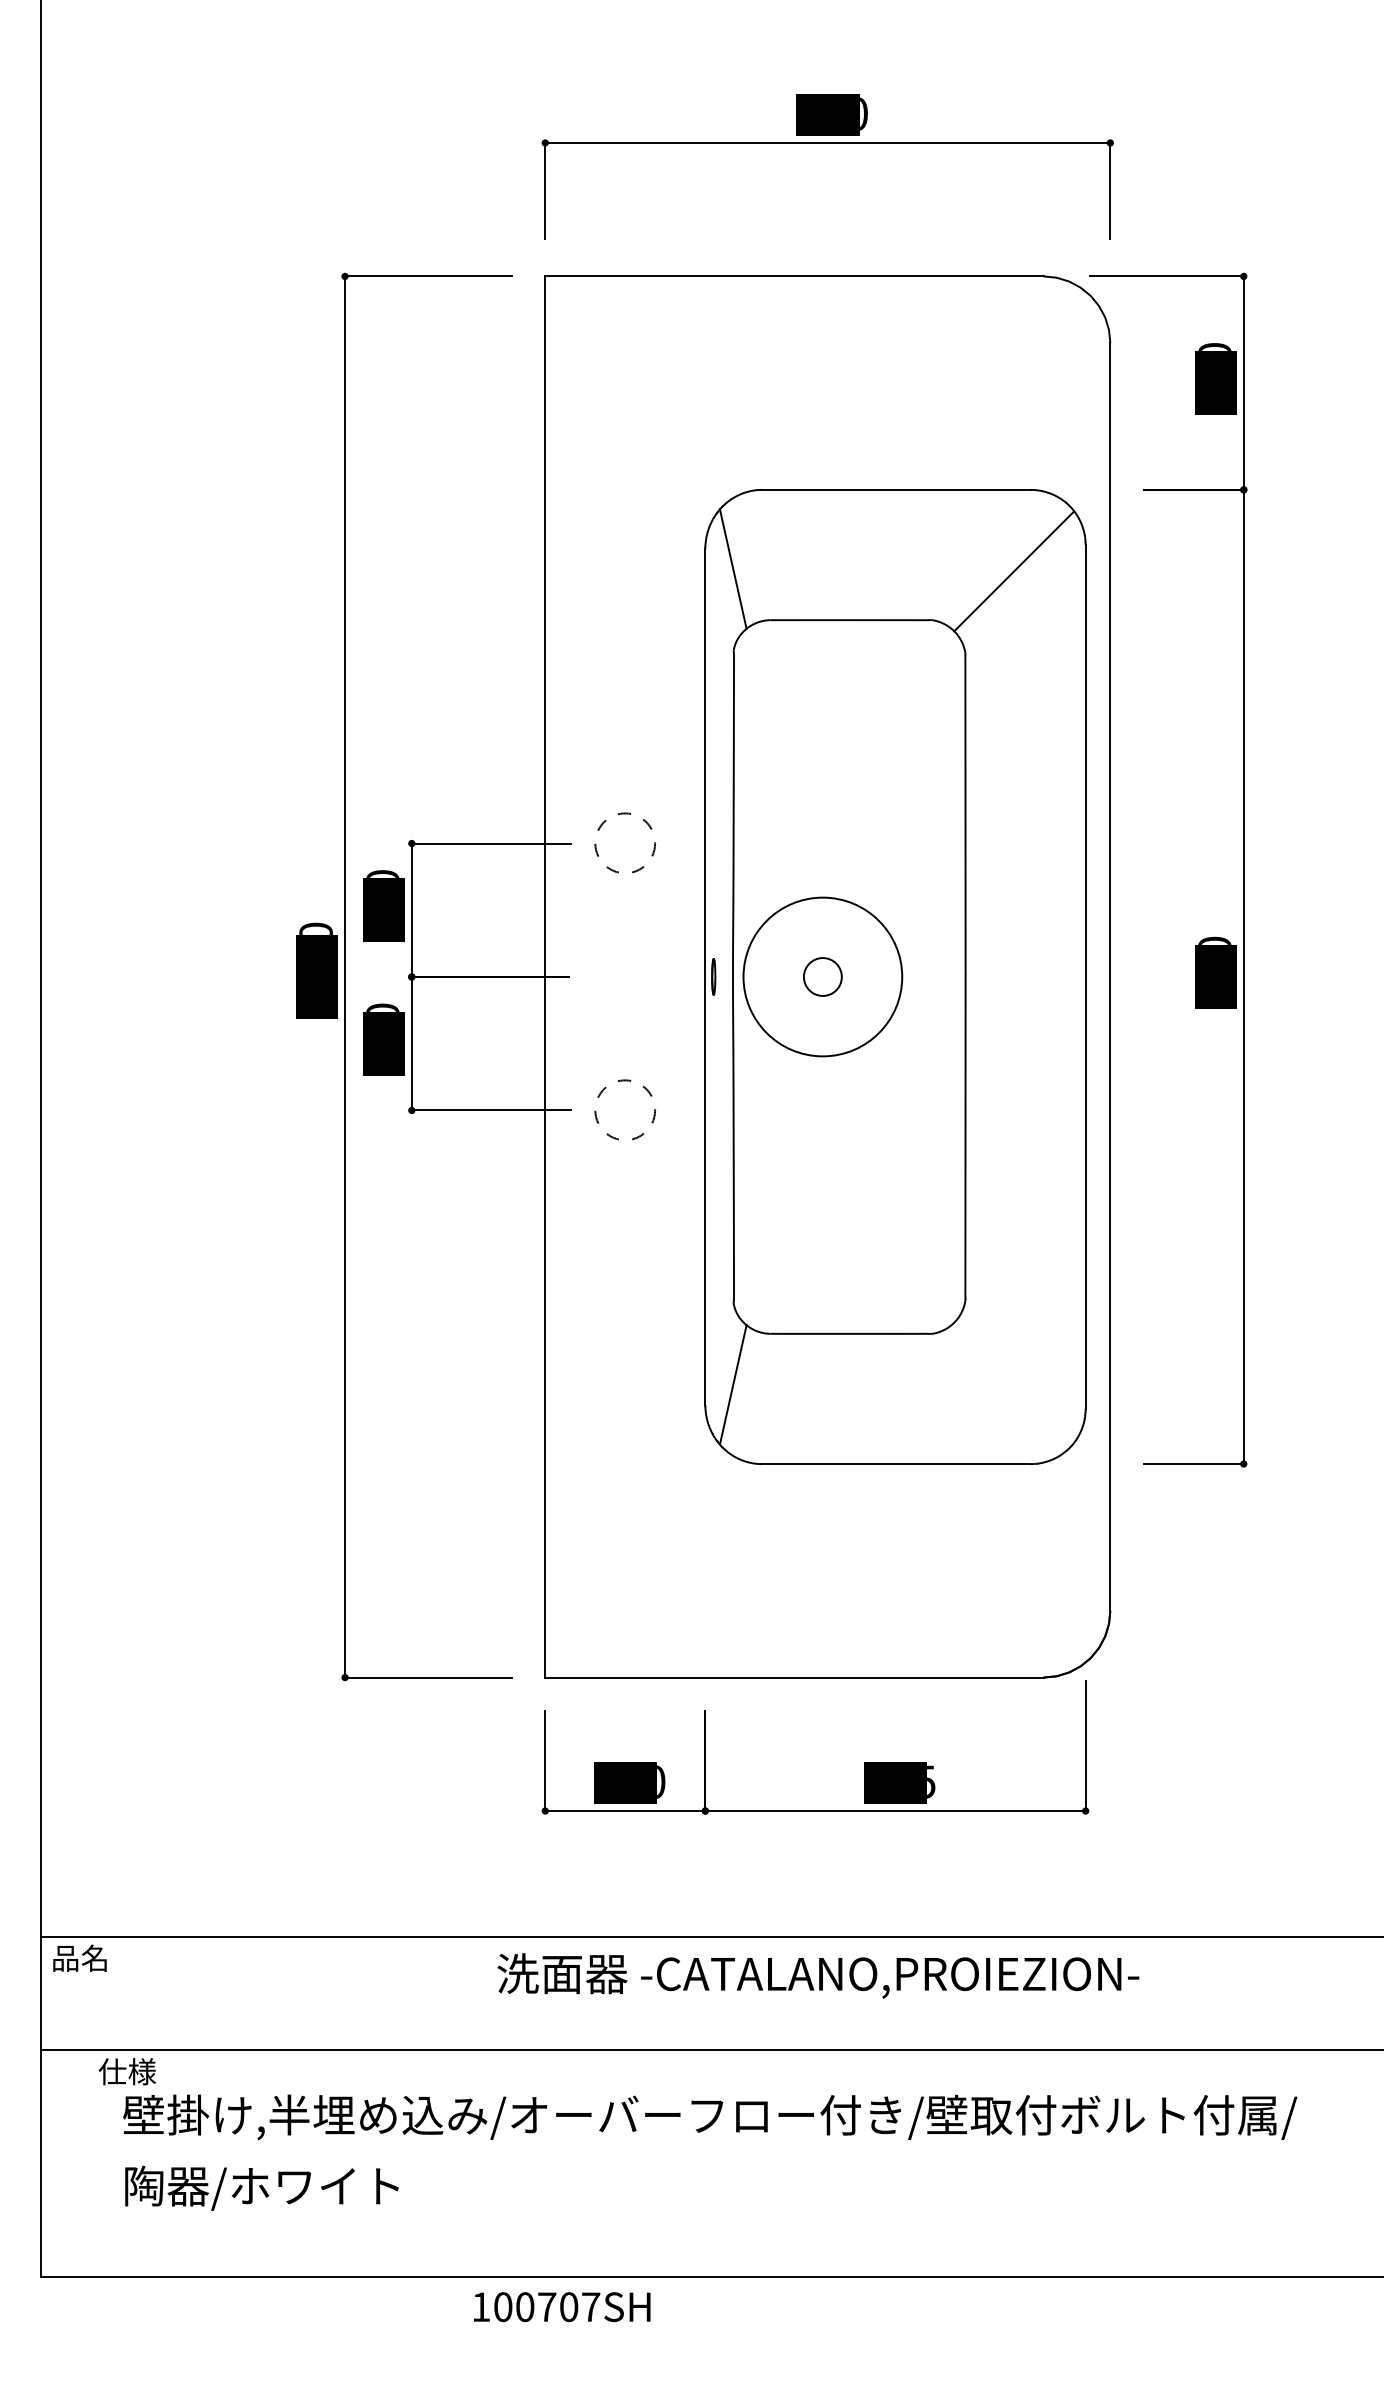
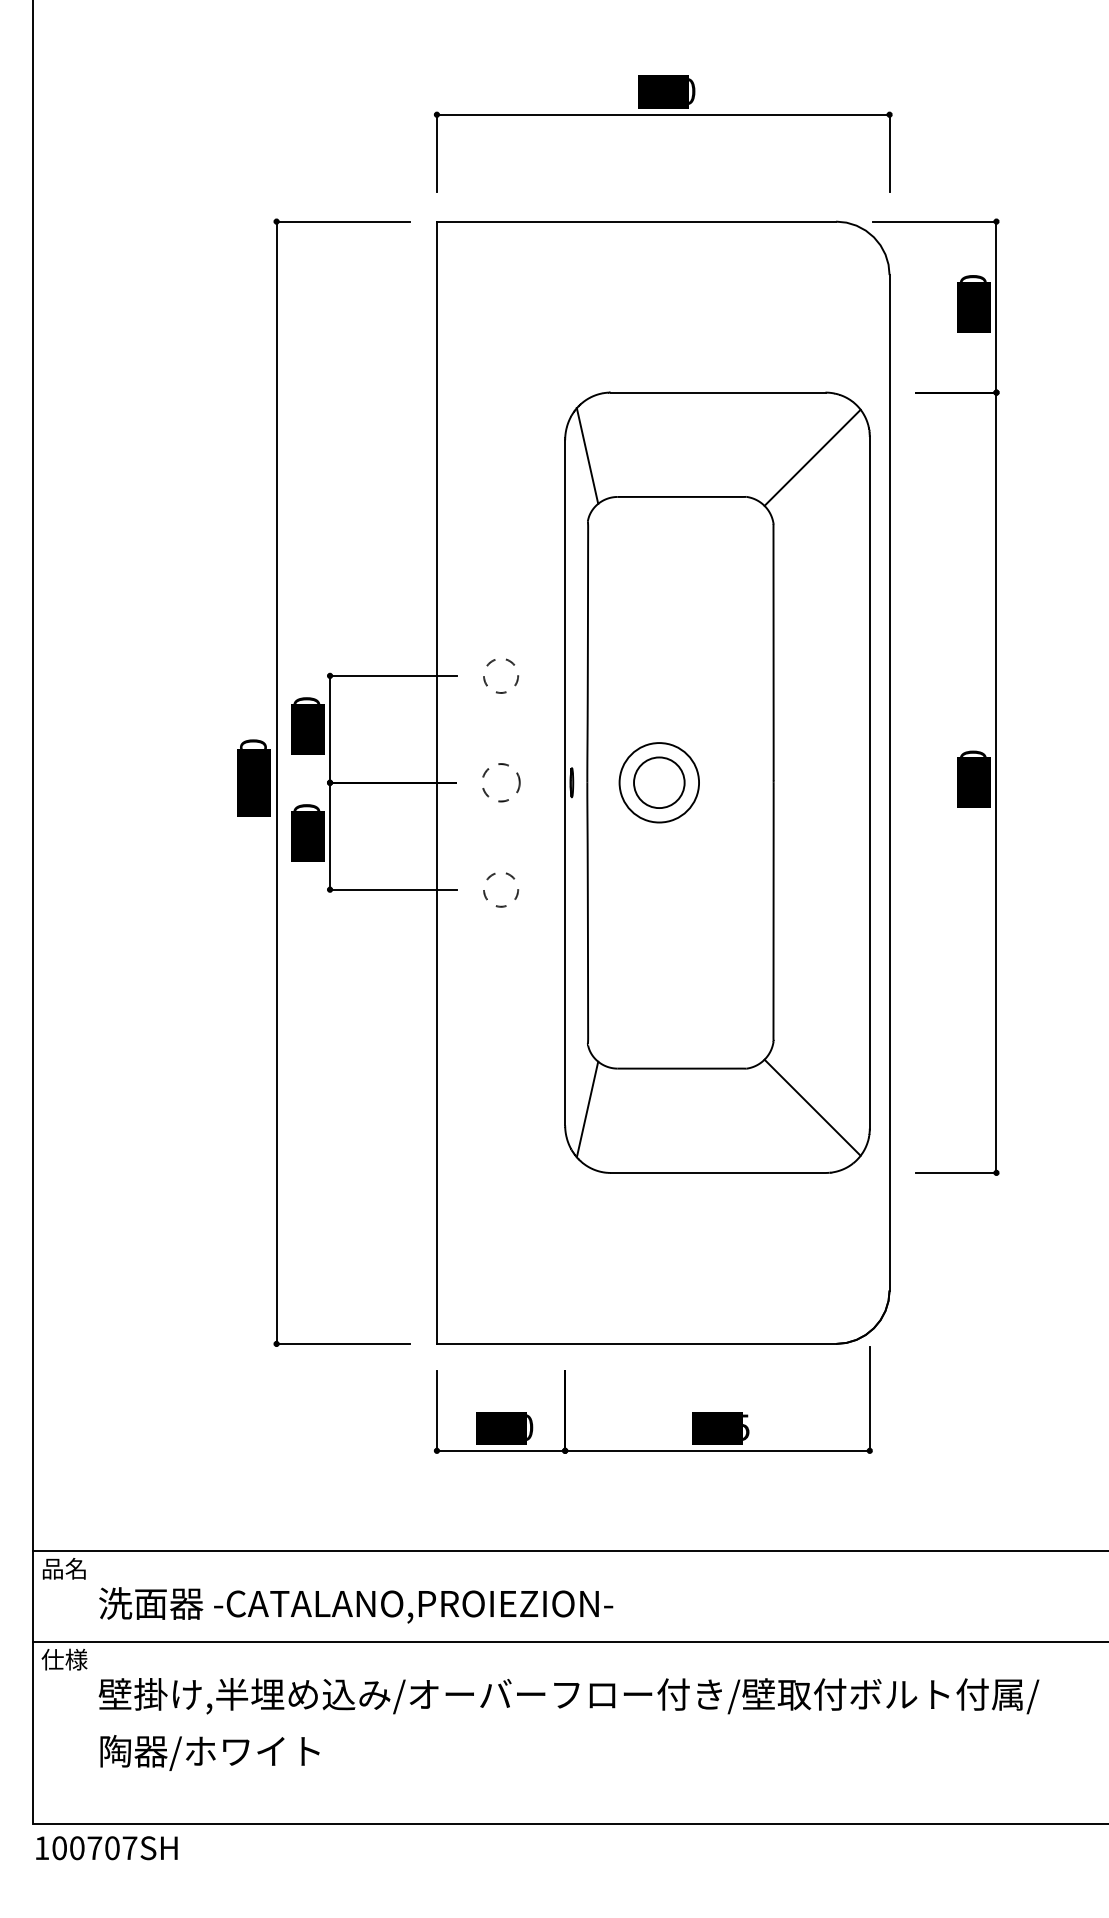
circle: (625, 843) -> (501, 675), size x0.71
circle: (625, 976) -> (501, 782), added
circle: (822, 976) -> (659, 782), size x0.62
circle: (822, 976) -> (659, 782), size x1.67
circle: (625, 1110) -> (501, 889), size x0.71
line: (1014, 1382) -> (812, 1107), added
text: (818, 1975) -> (356, 1605), moved
text: (126, 2071) -> (63, 1659), moved
text: (562, 2307) -> (107, 1848), moved

